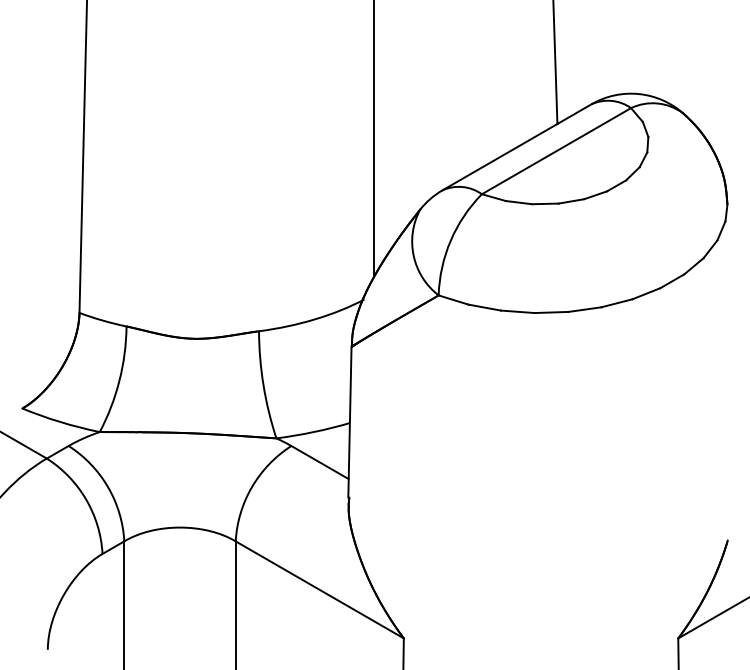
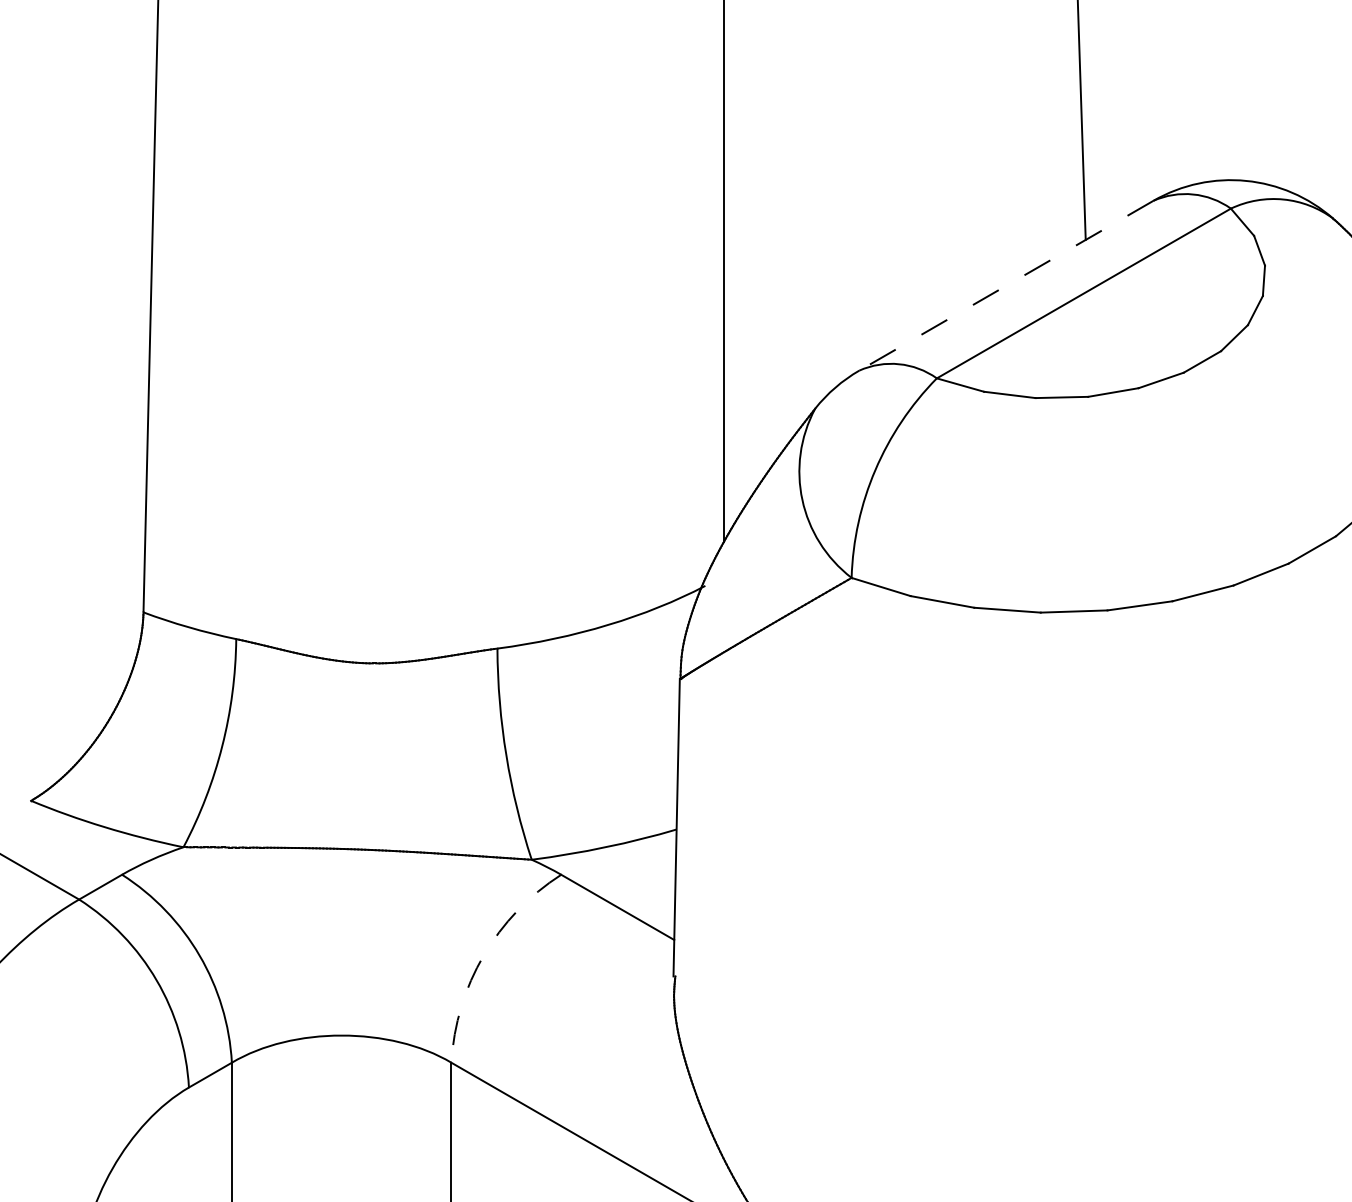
line: (516, 147) -> (1005, 286), solid -> dashed
arc: (252, 486) -> (484, 954), solid -> dashed

